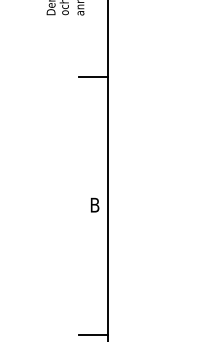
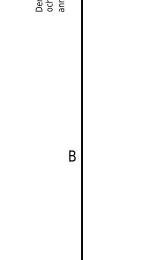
line: (92, 77) -> (70, 58), removed
line: (92, 334) -> (70, 254), removed

